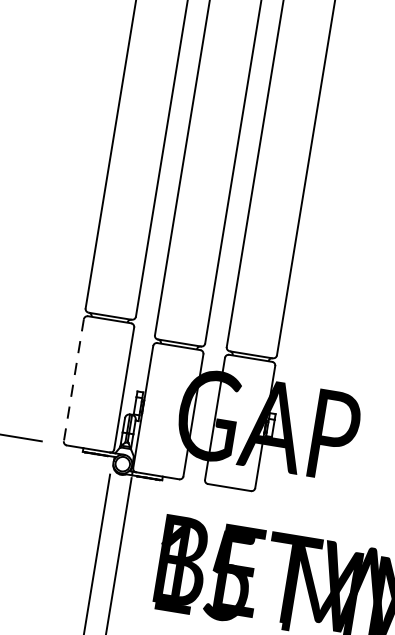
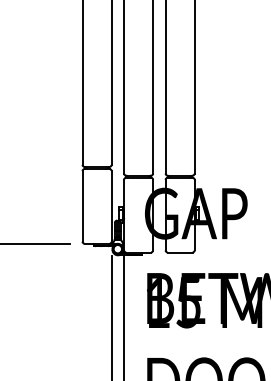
line: (73, 380) -> (82, 206), dashed -> solid

